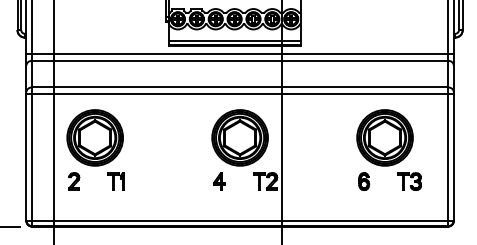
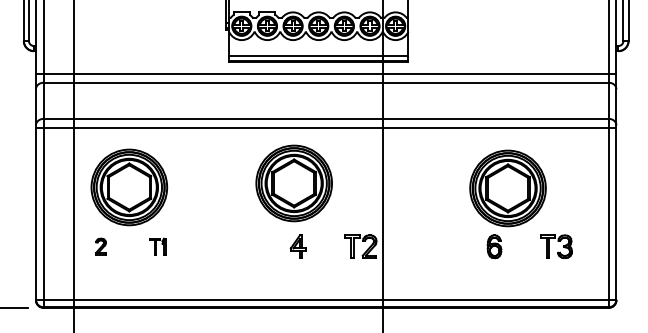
part: (239, 137) -> (293, 183), moved
part: (384, 137) -> (507, 188), moved
part: (73, 181) -> (100, 246), size x0.7
part: (115, 181) -> (157, 246), size x0.7

